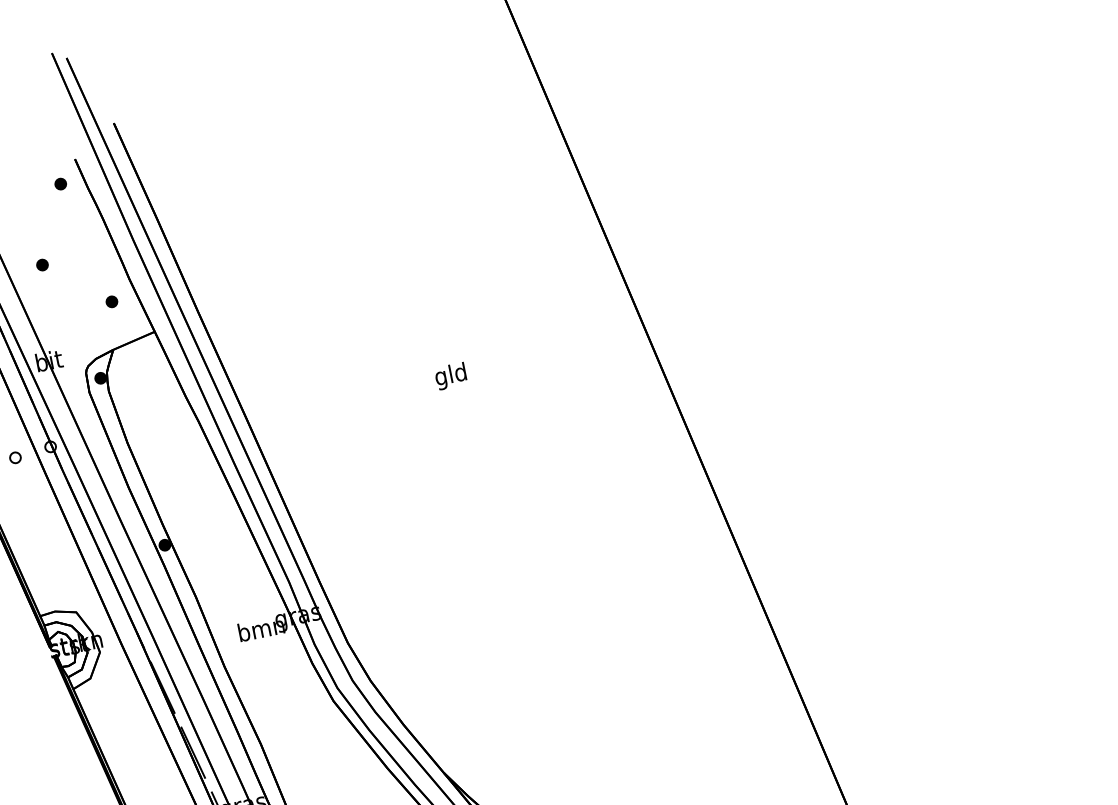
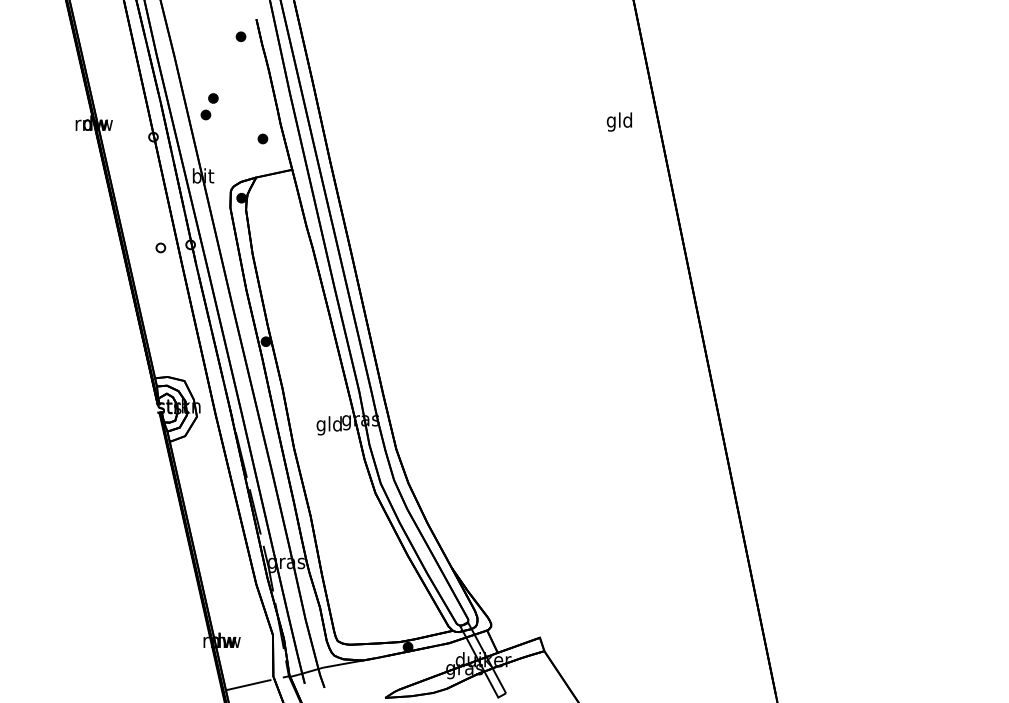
part: (36, 286) -> (205, 114), added
text: (449, 375) -> (618, 121), moved
text: (261, 630) -> (329, 425), bmn -> gld

